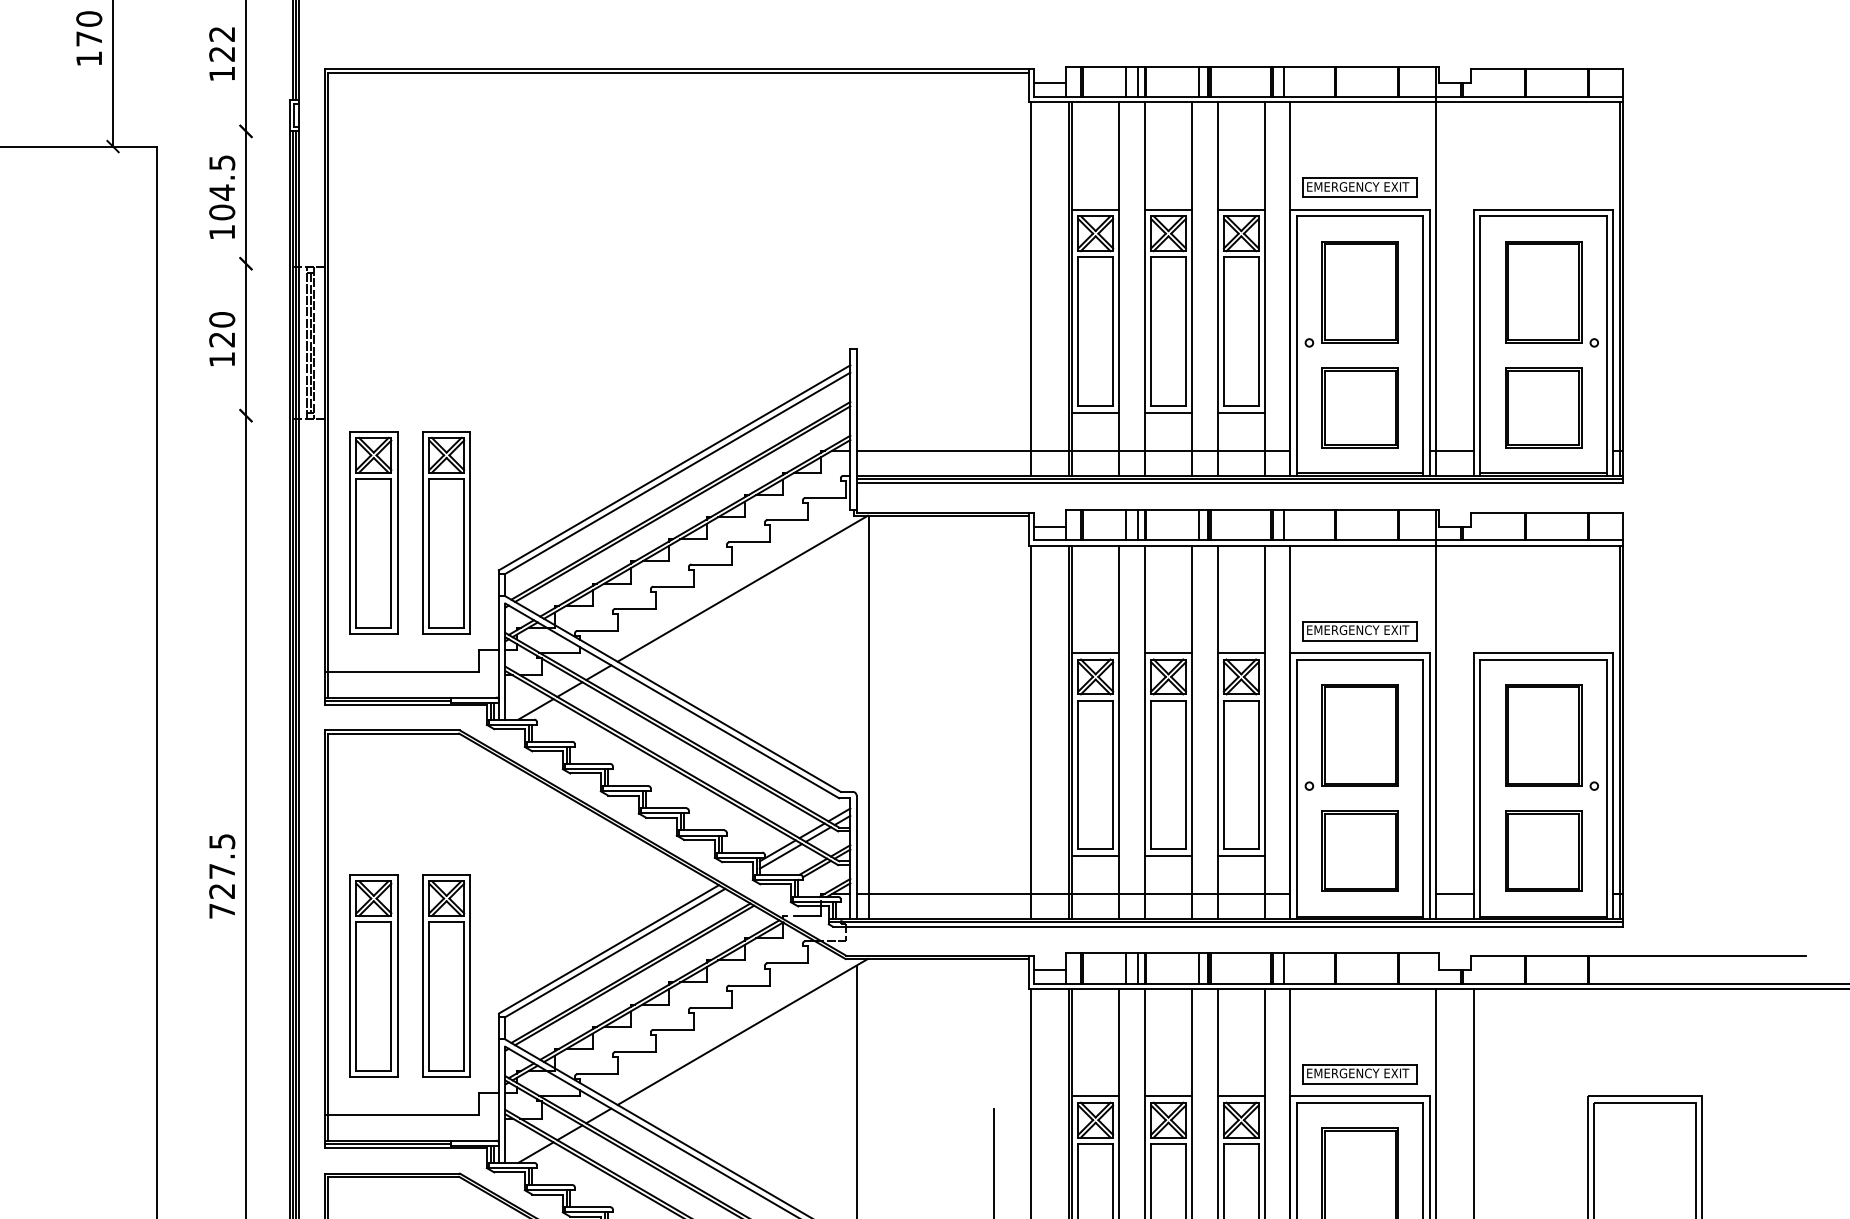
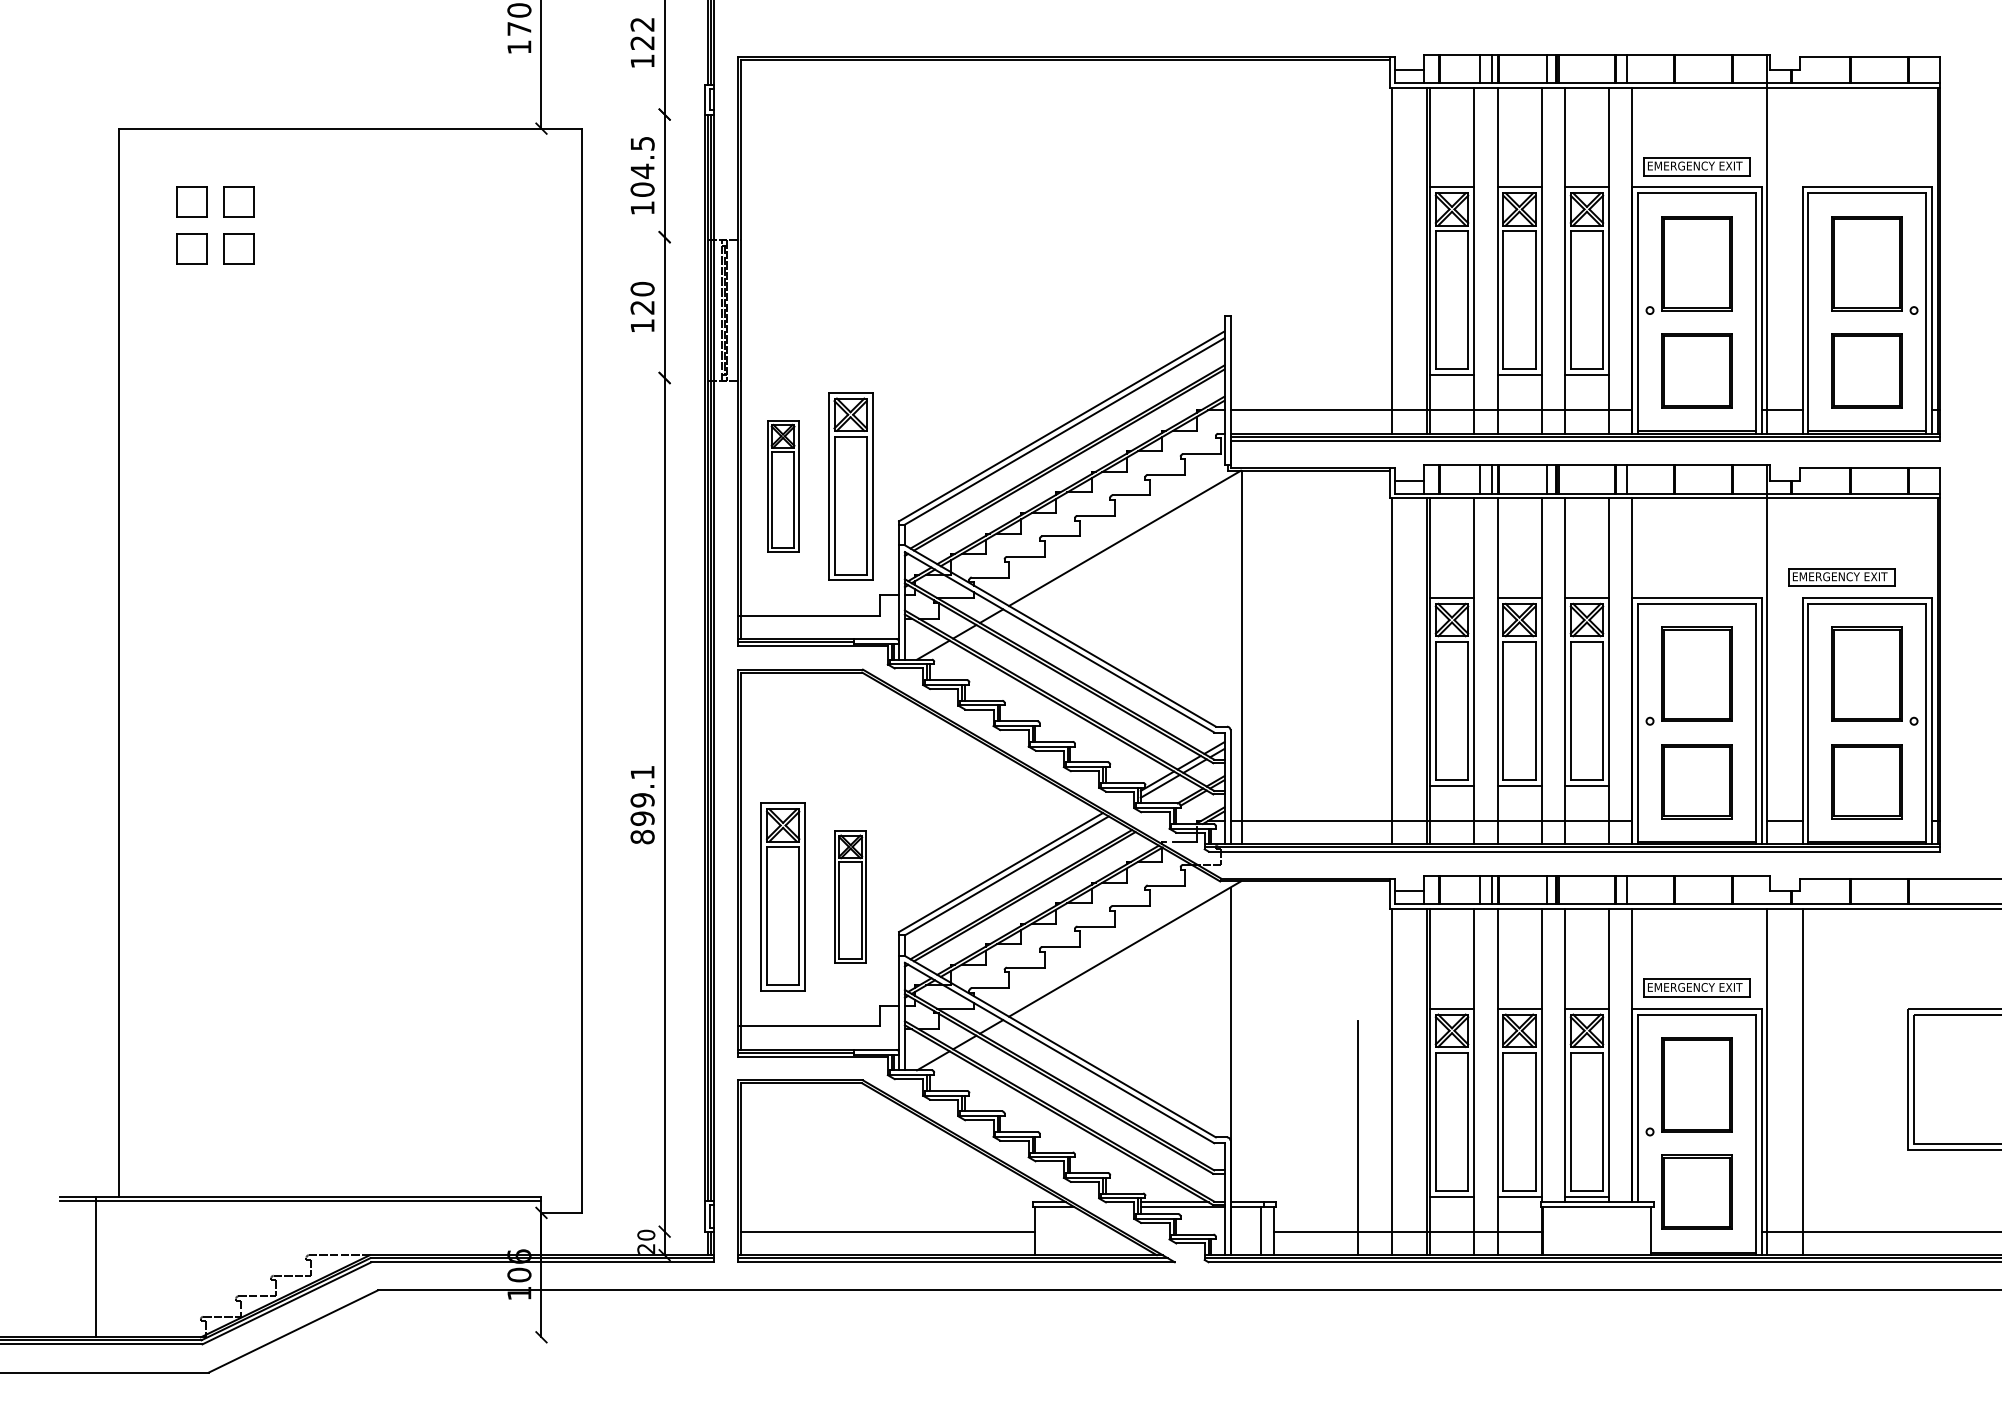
part: (373, 532) -> (782, 486), size x0.7
part: (1359, 630) -> (1841, 577), moved
text: (222, 877) -> (642, 805), 727.5 -> 899.1
part: (446, 975) -> (850, 896), size x0.7

